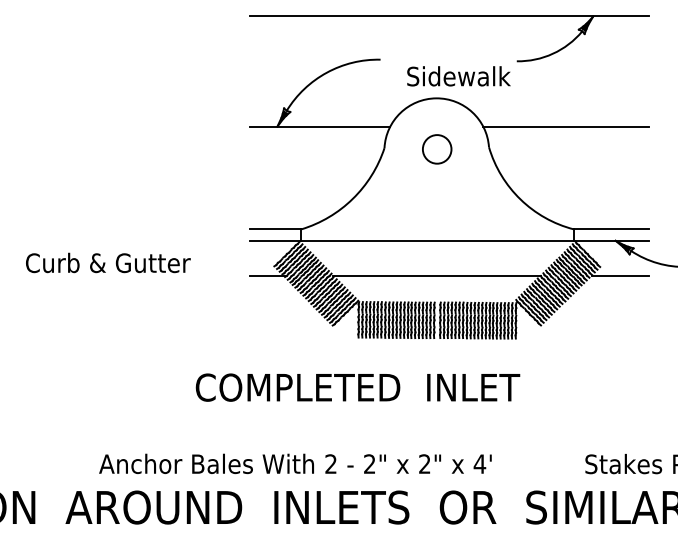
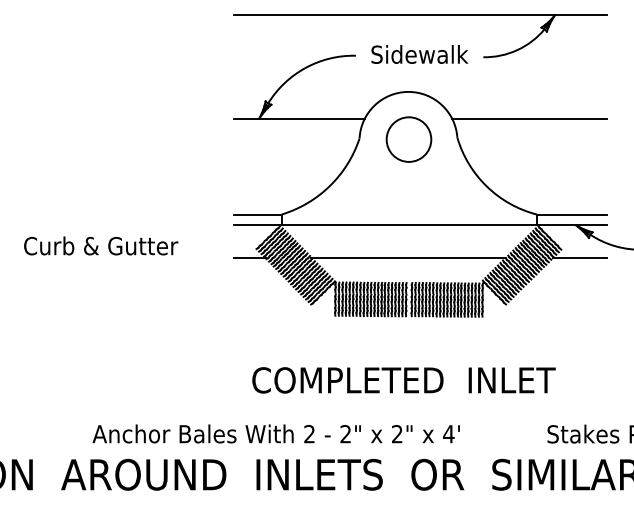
text: (458, 76) -> (419, 54), moved
circle: (436, 149) -> (408, 139), size x1.67
text: (357, 387) -> (403, 380), moved

